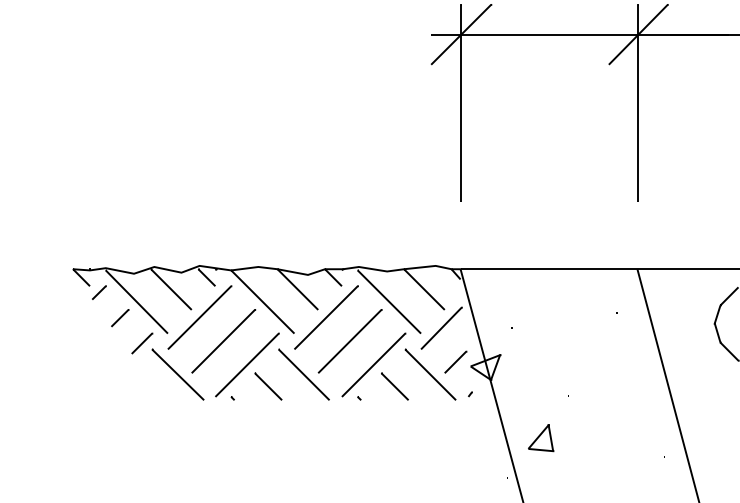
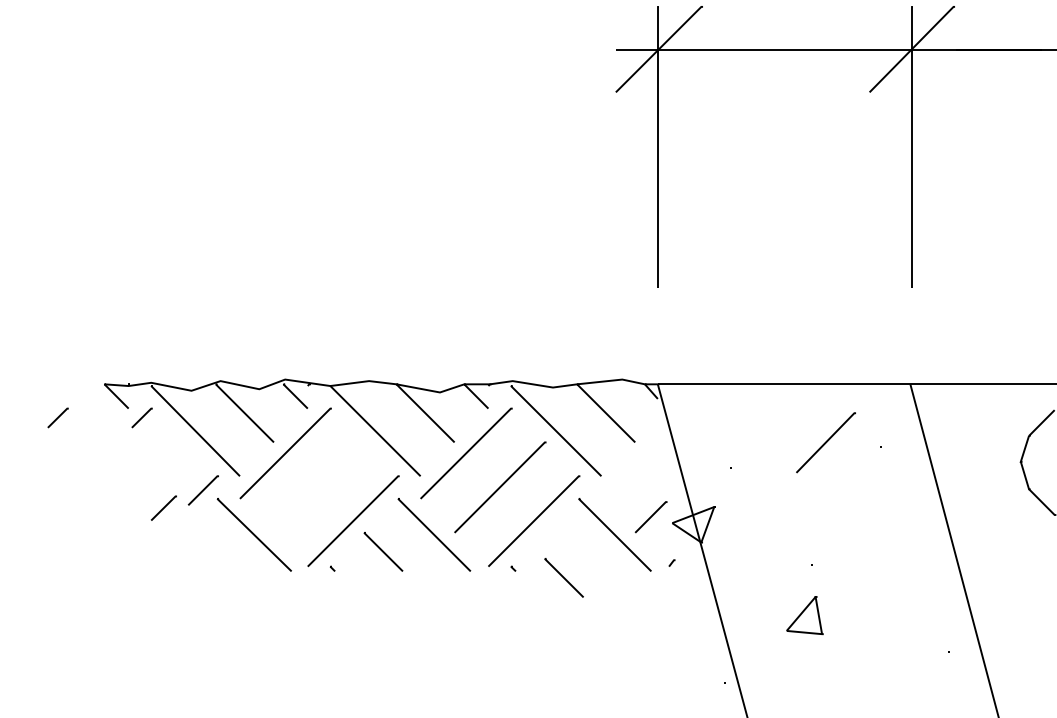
line: (40, 292) -> (57, 417), added
line: (119, 317) -> (163, 507), moved
line: (441, 328) -> (825, 442), moved
line: (223, 341) -> (319, 487), removed
line: (394, 386) -> (563, 577), moved
part: (540, 438) -> (804, 615), moved

